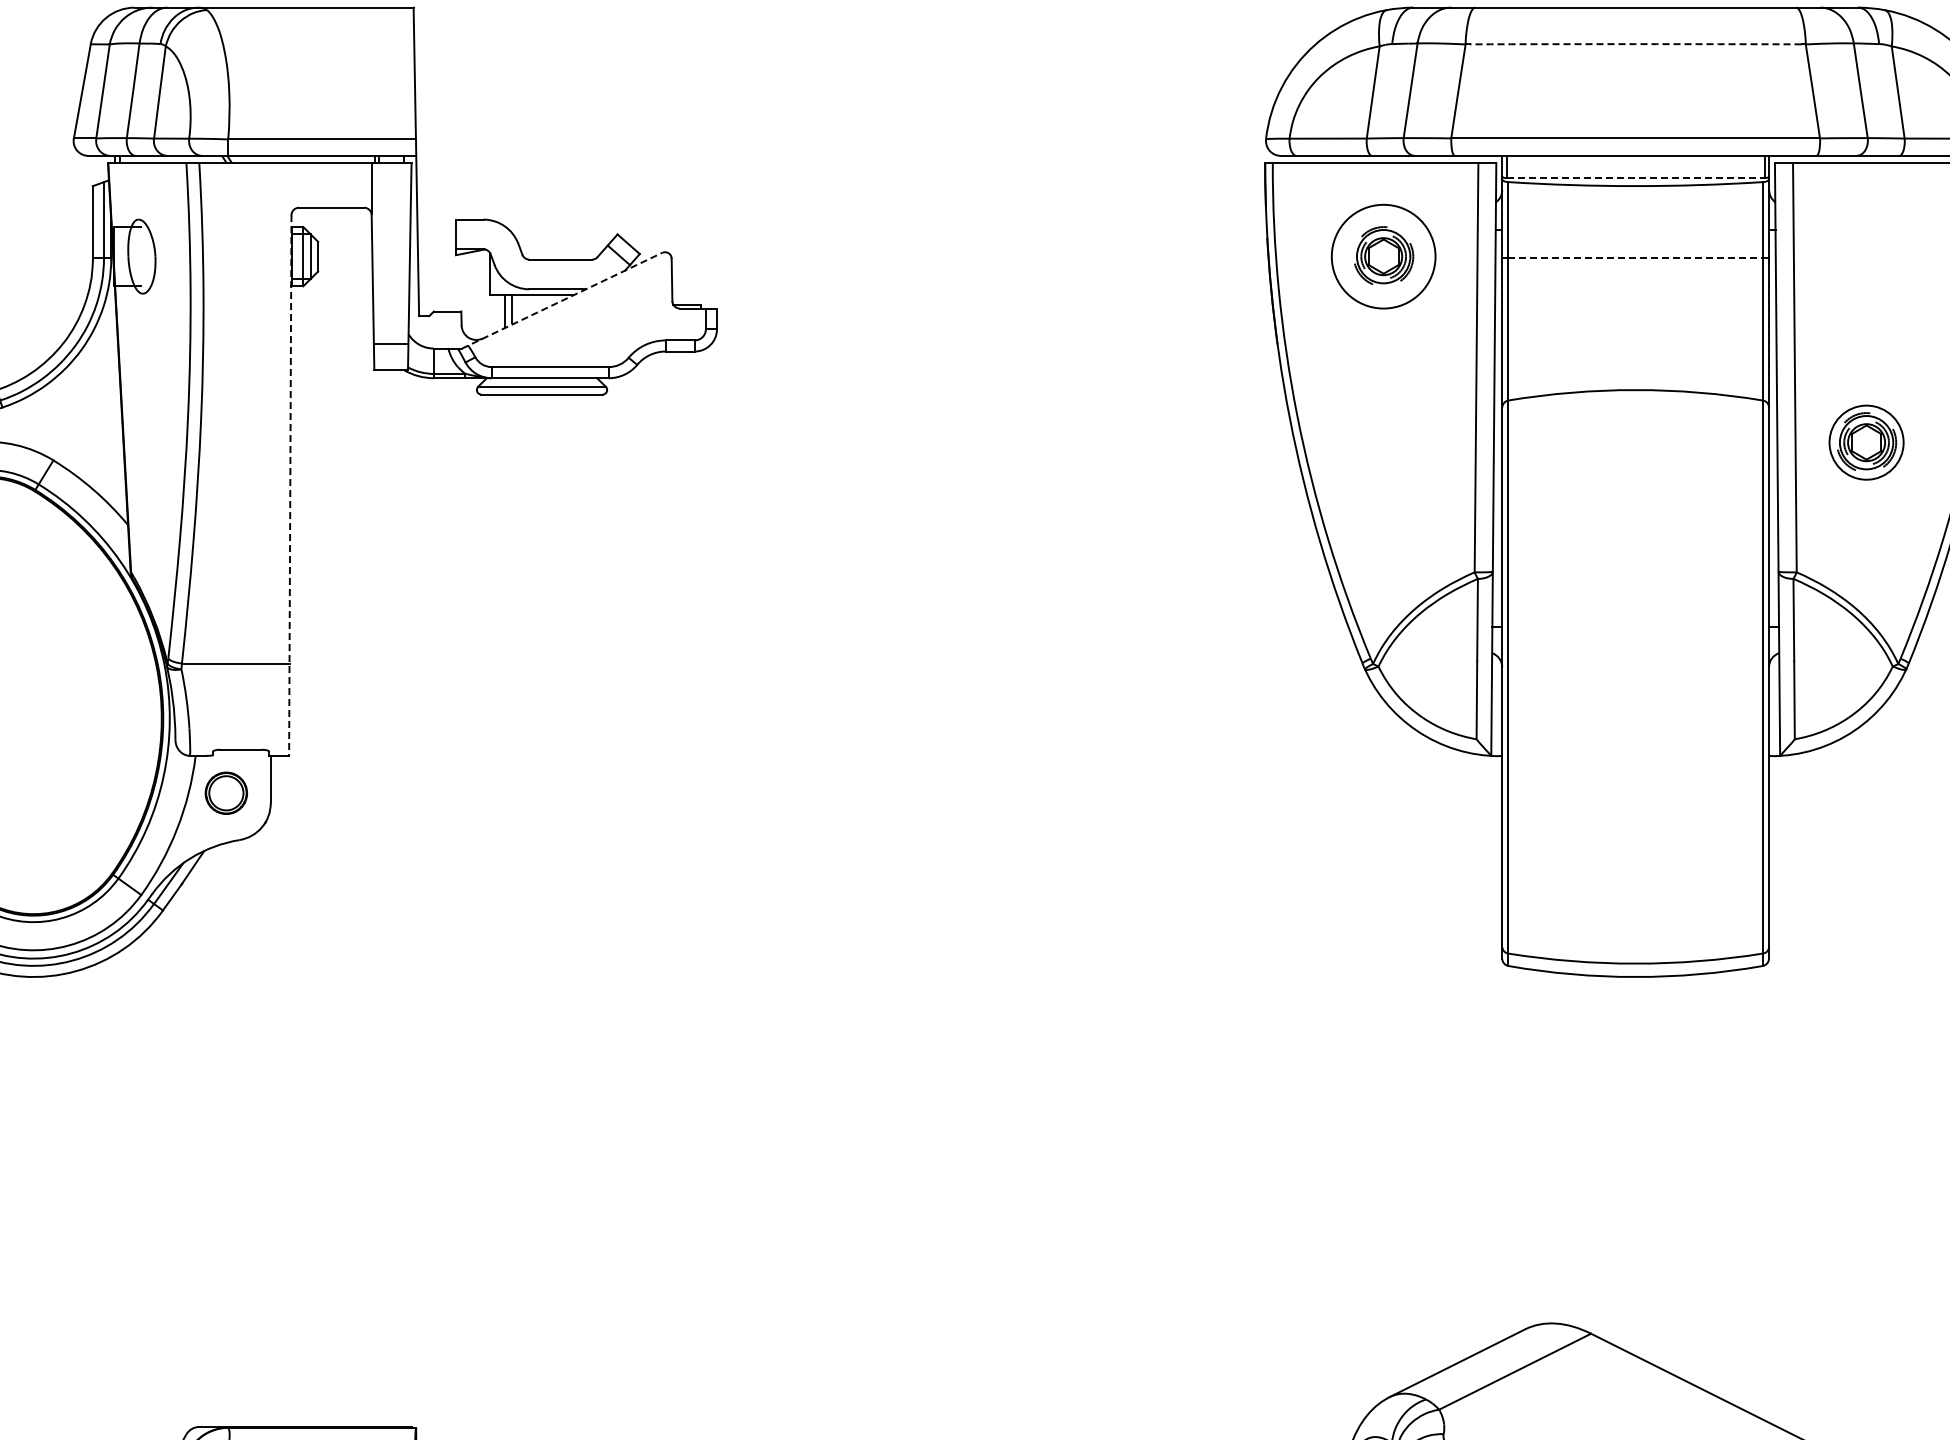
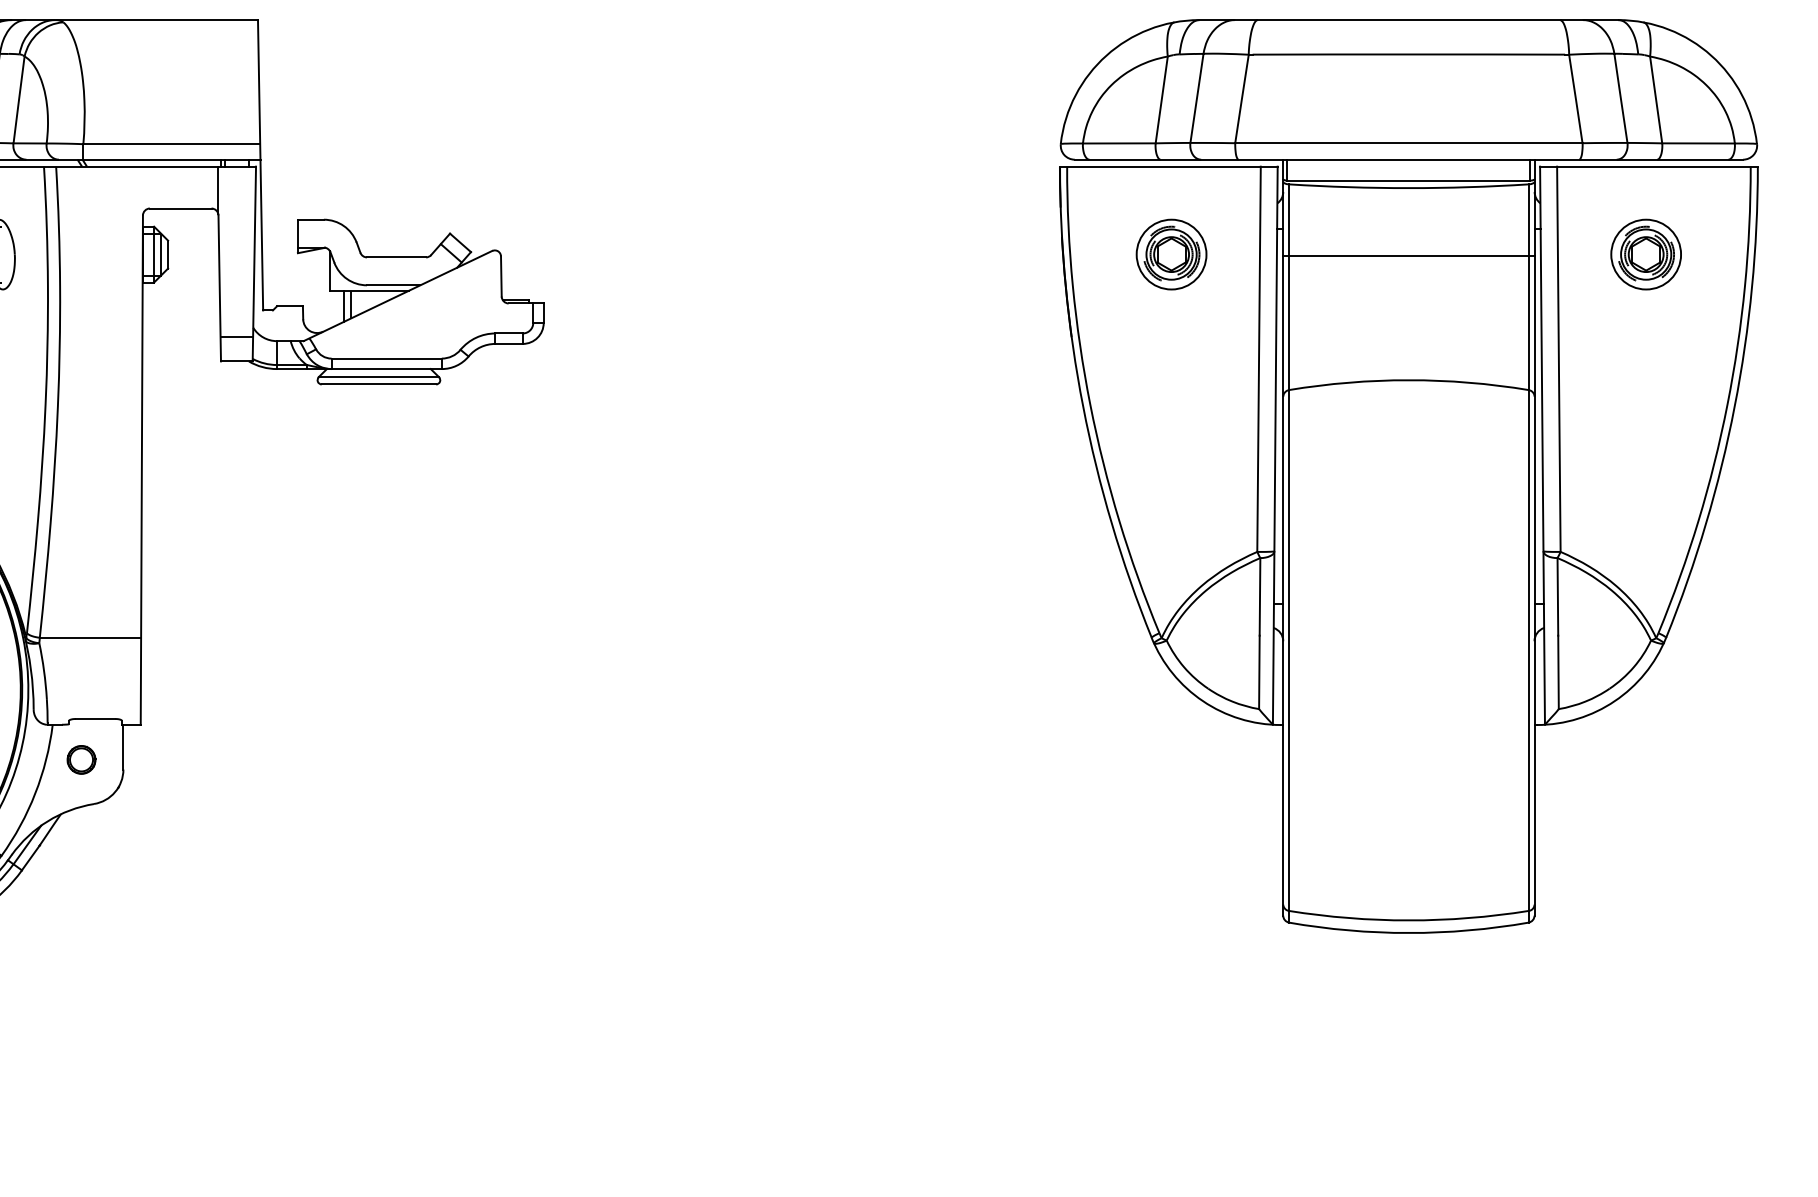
arc: (1635, 44) -> (1408, 54), dashed -> solid
line: (1635, 178) -> (1408, 180), dashed -> solid
circle: (1383, 256) -> (1171, 254), size x0.71
line: (1636, 258) -> (1409, 256), dashed -> solid
line: (562, 300) -> (398, 295), dashed -> solid
part: (1866, 442) -> (1646, 254), moved
line: (290, 485) -> (142, 470), dashed -> solid
part: (225, 792) -> (80, 759), size x0.71

